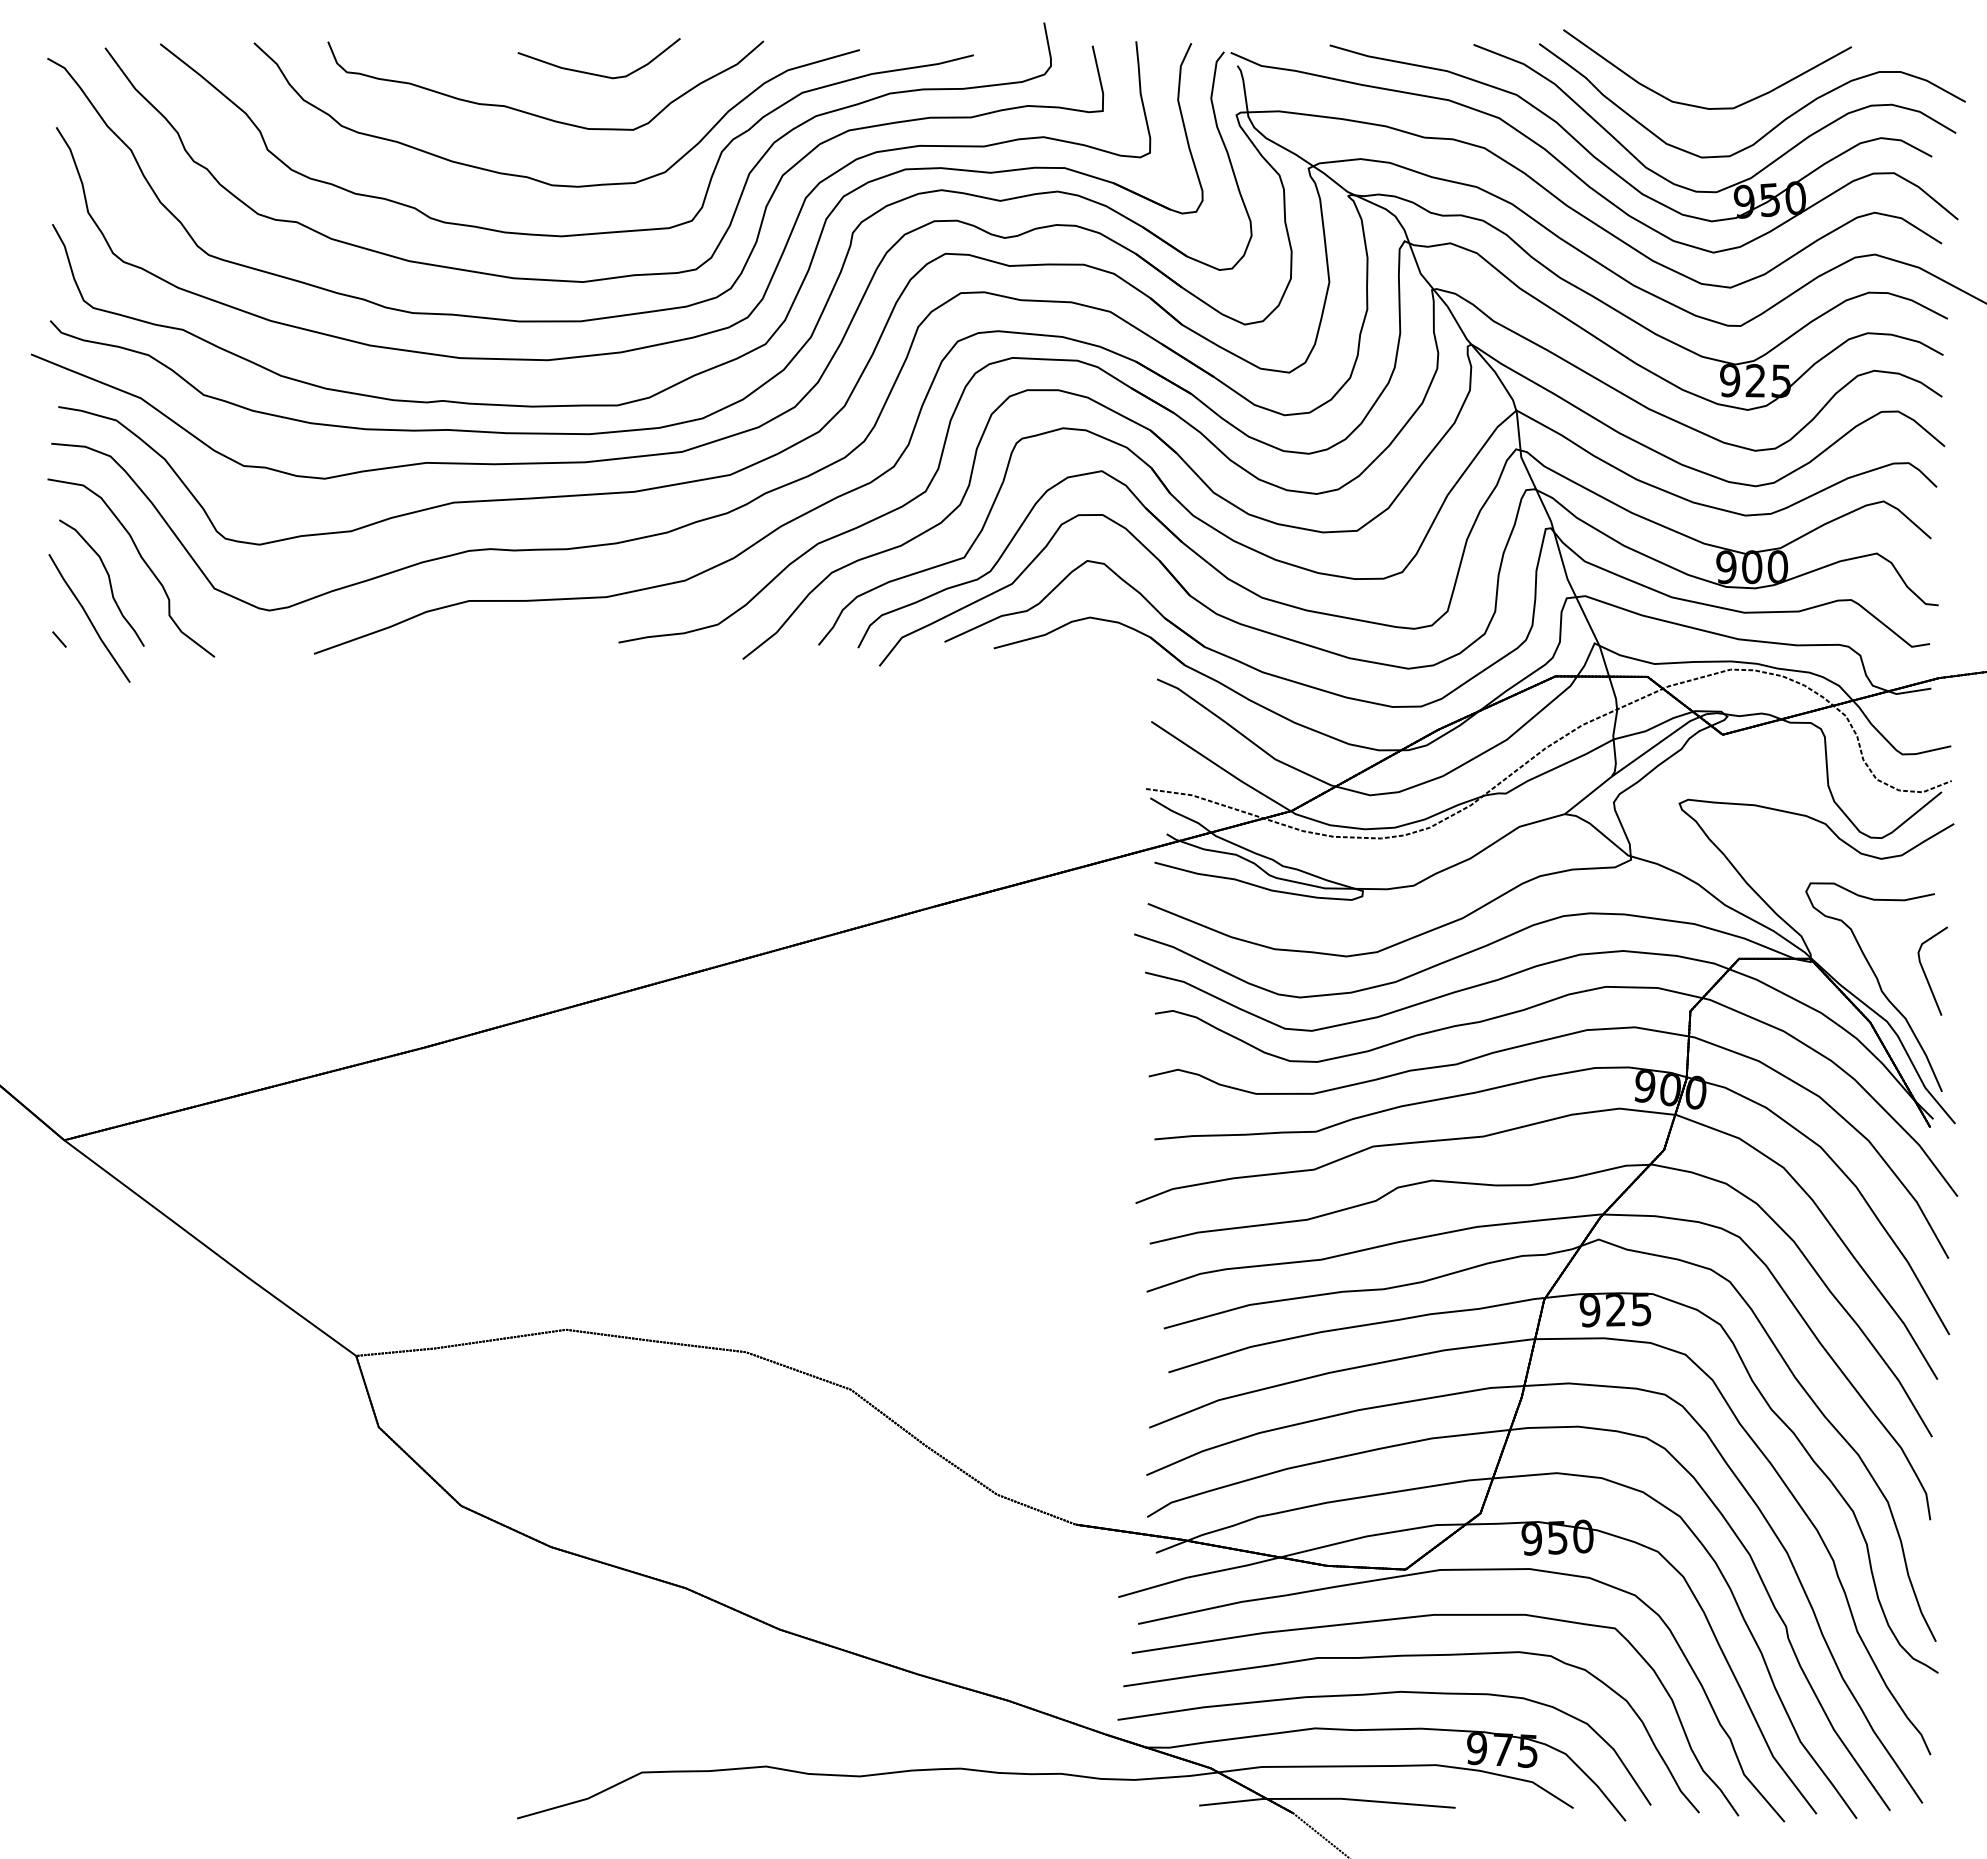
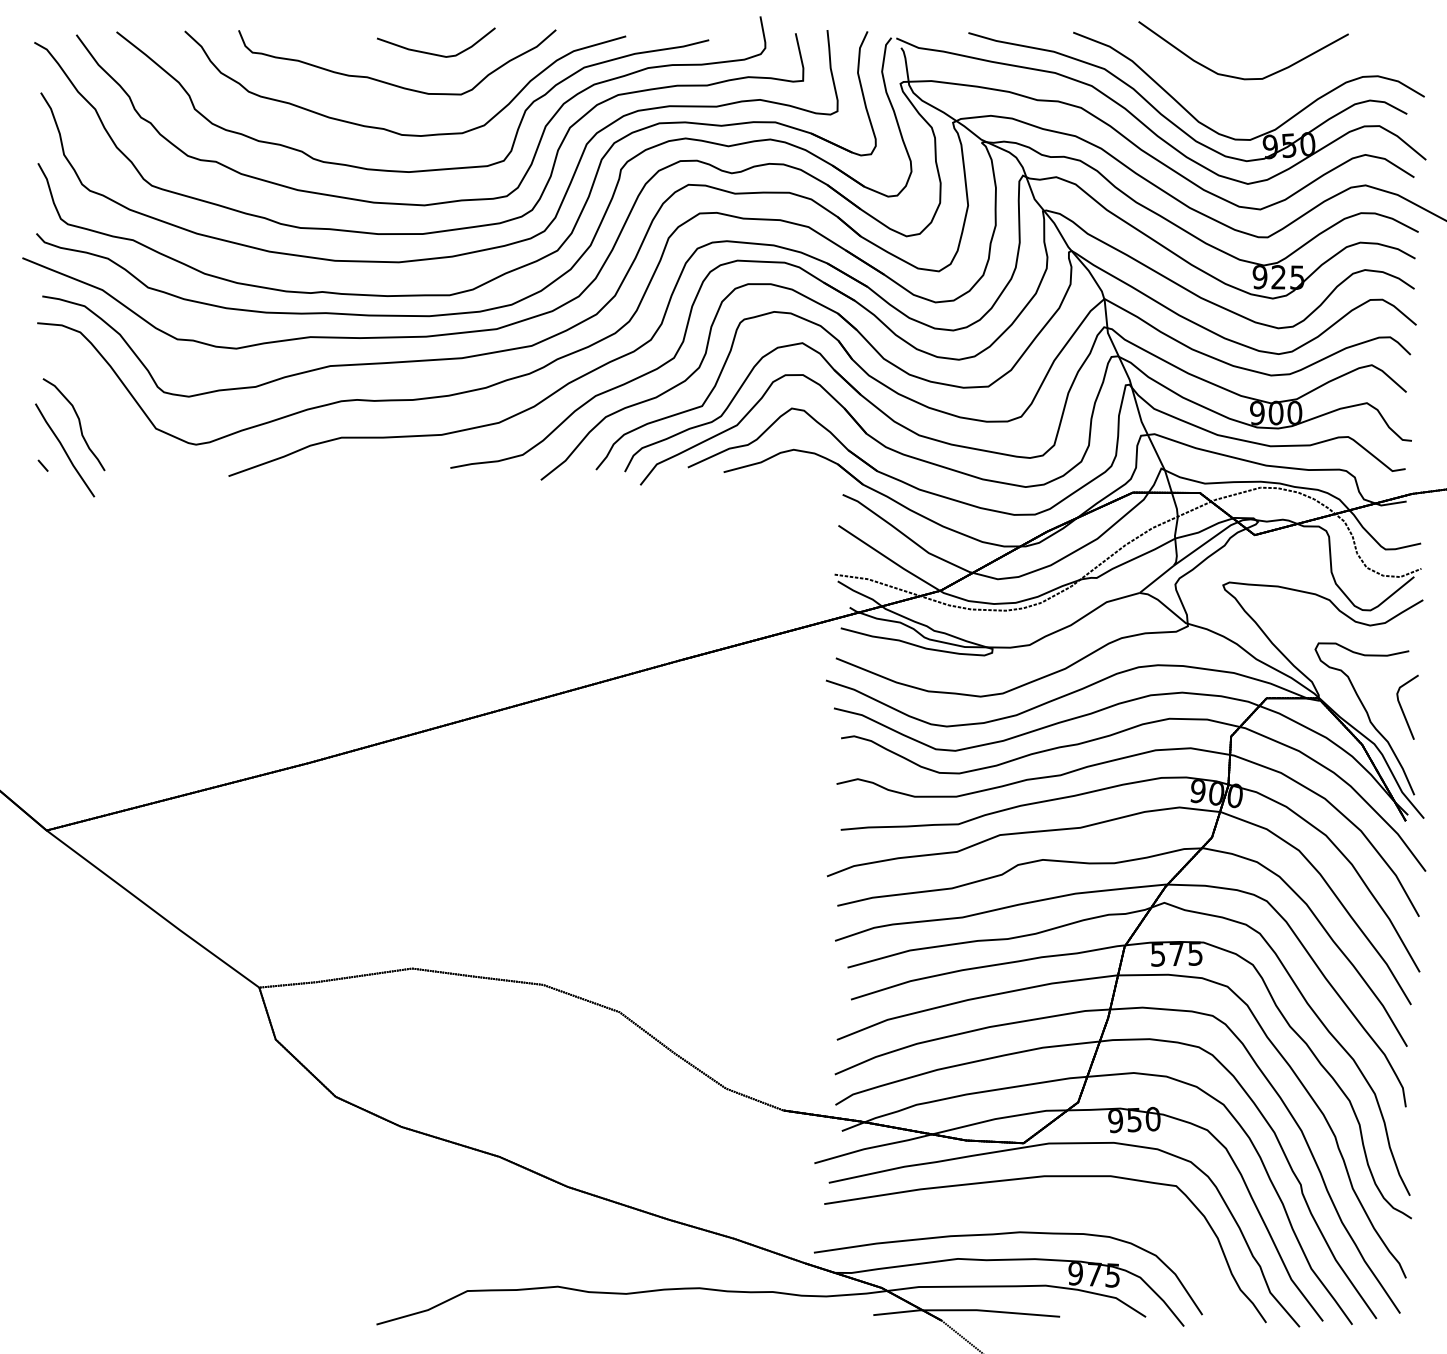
curve: (1774, 126) -> (1292, 92), removed
curve: (142, 560) -> (103, 408), removed
text: (1602, 1310) -> (1167, 954), 925 -> 575
curve: (1411, 1656) -> (1027, 1206), removed

